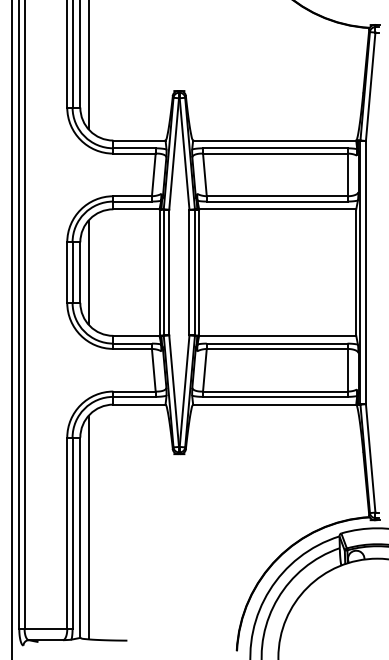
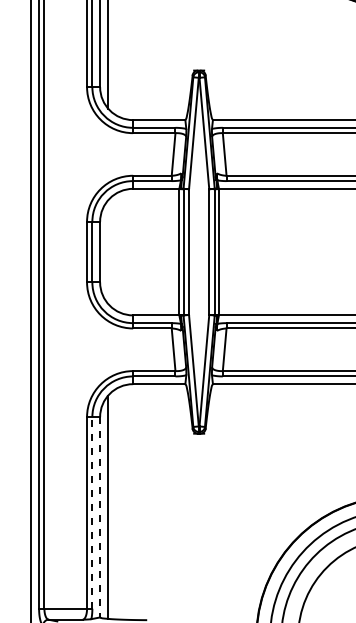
line: (88, 272) -> (108, 252), removed
line: (72, 533) -> (92, 513), solid -> dashed
line: (80, 538) -> (100, 518), solid -> dashed

